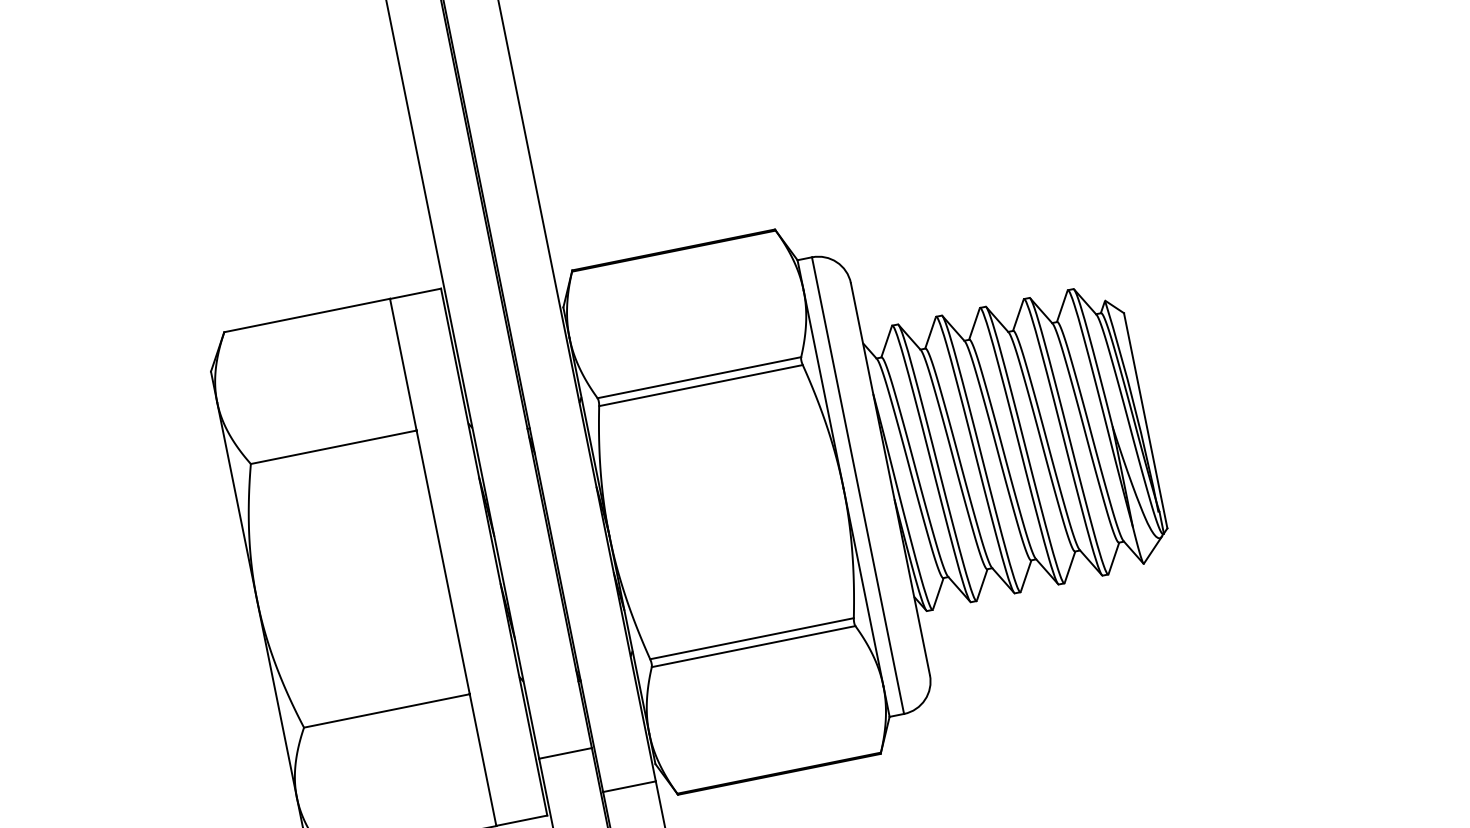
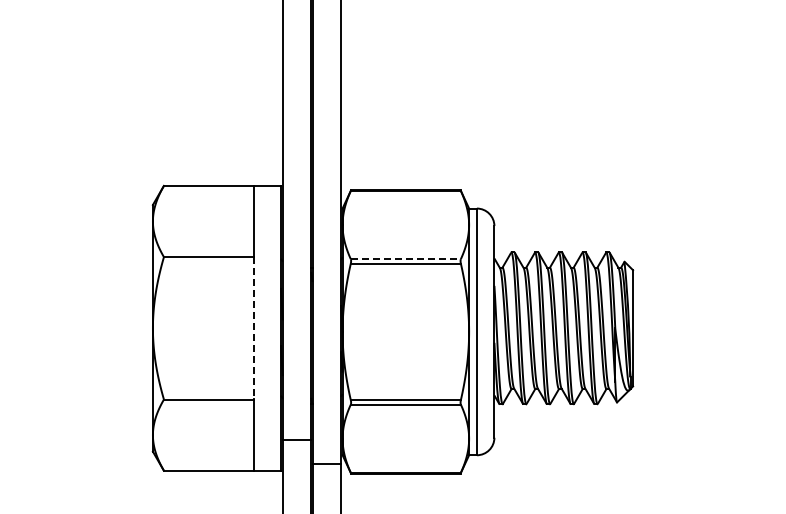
line: (700, 377) -> (406, 259), solid -> dashed
line: (443, 562) -> (253, 328), solid -> dashed

